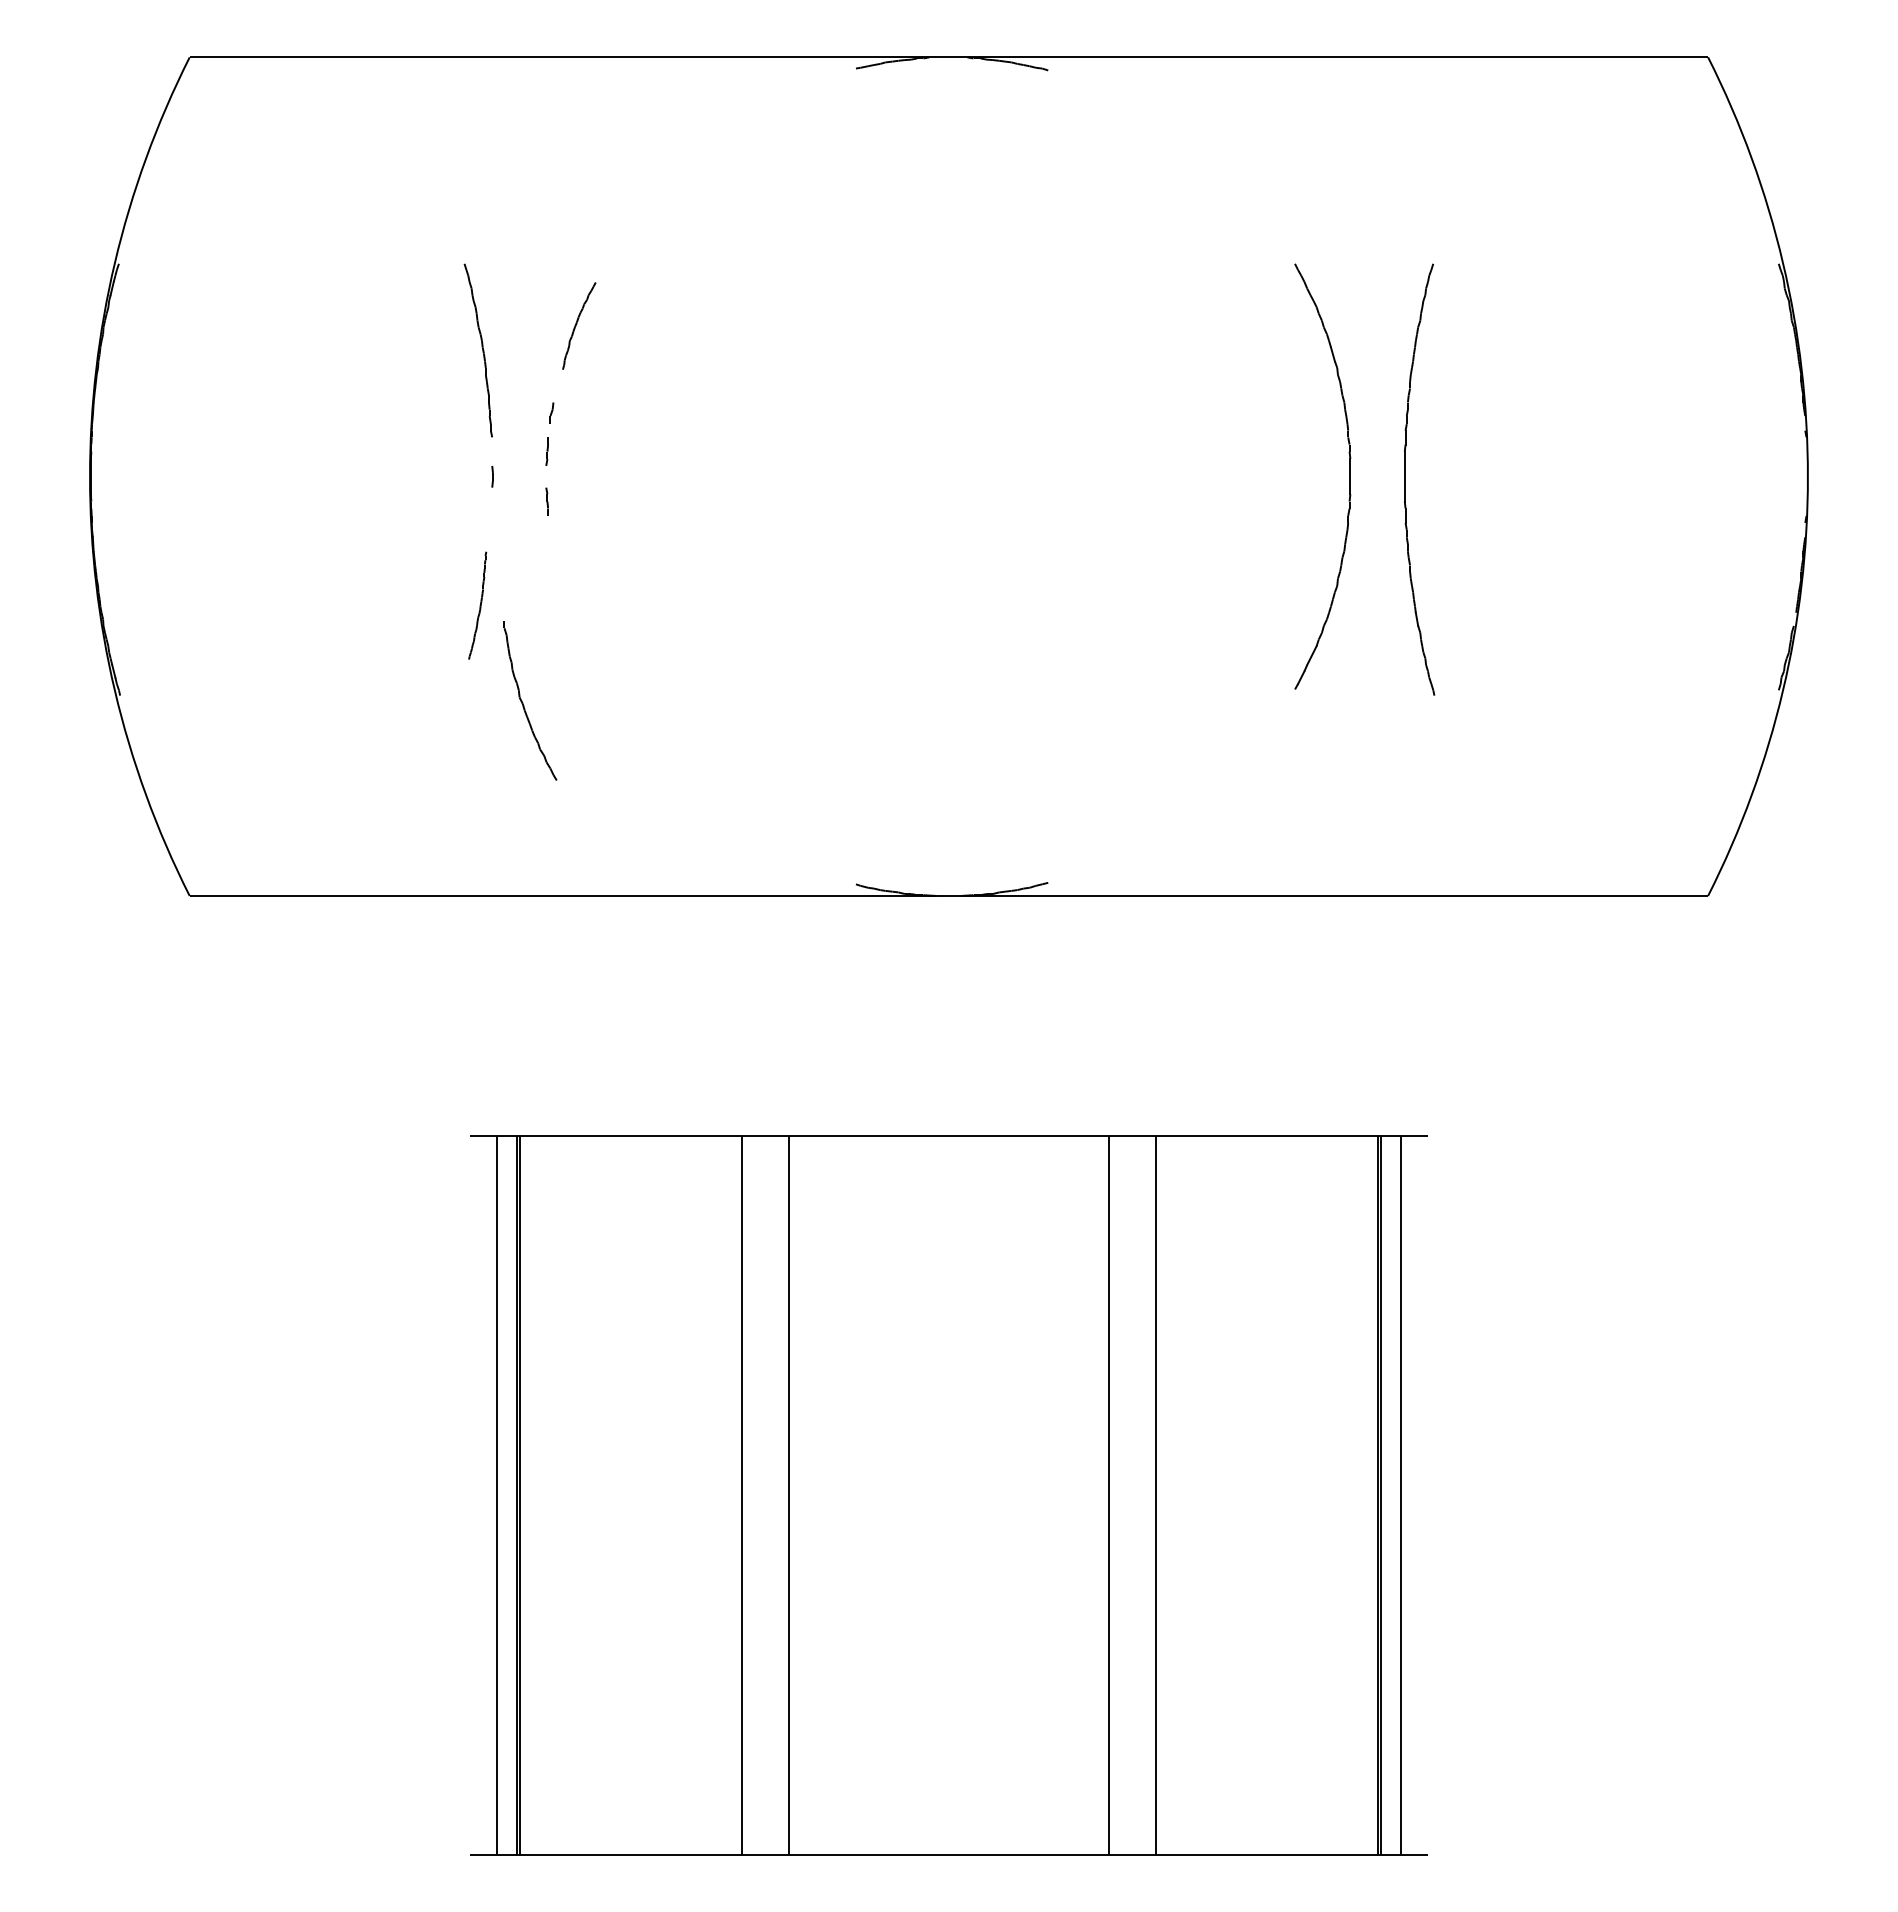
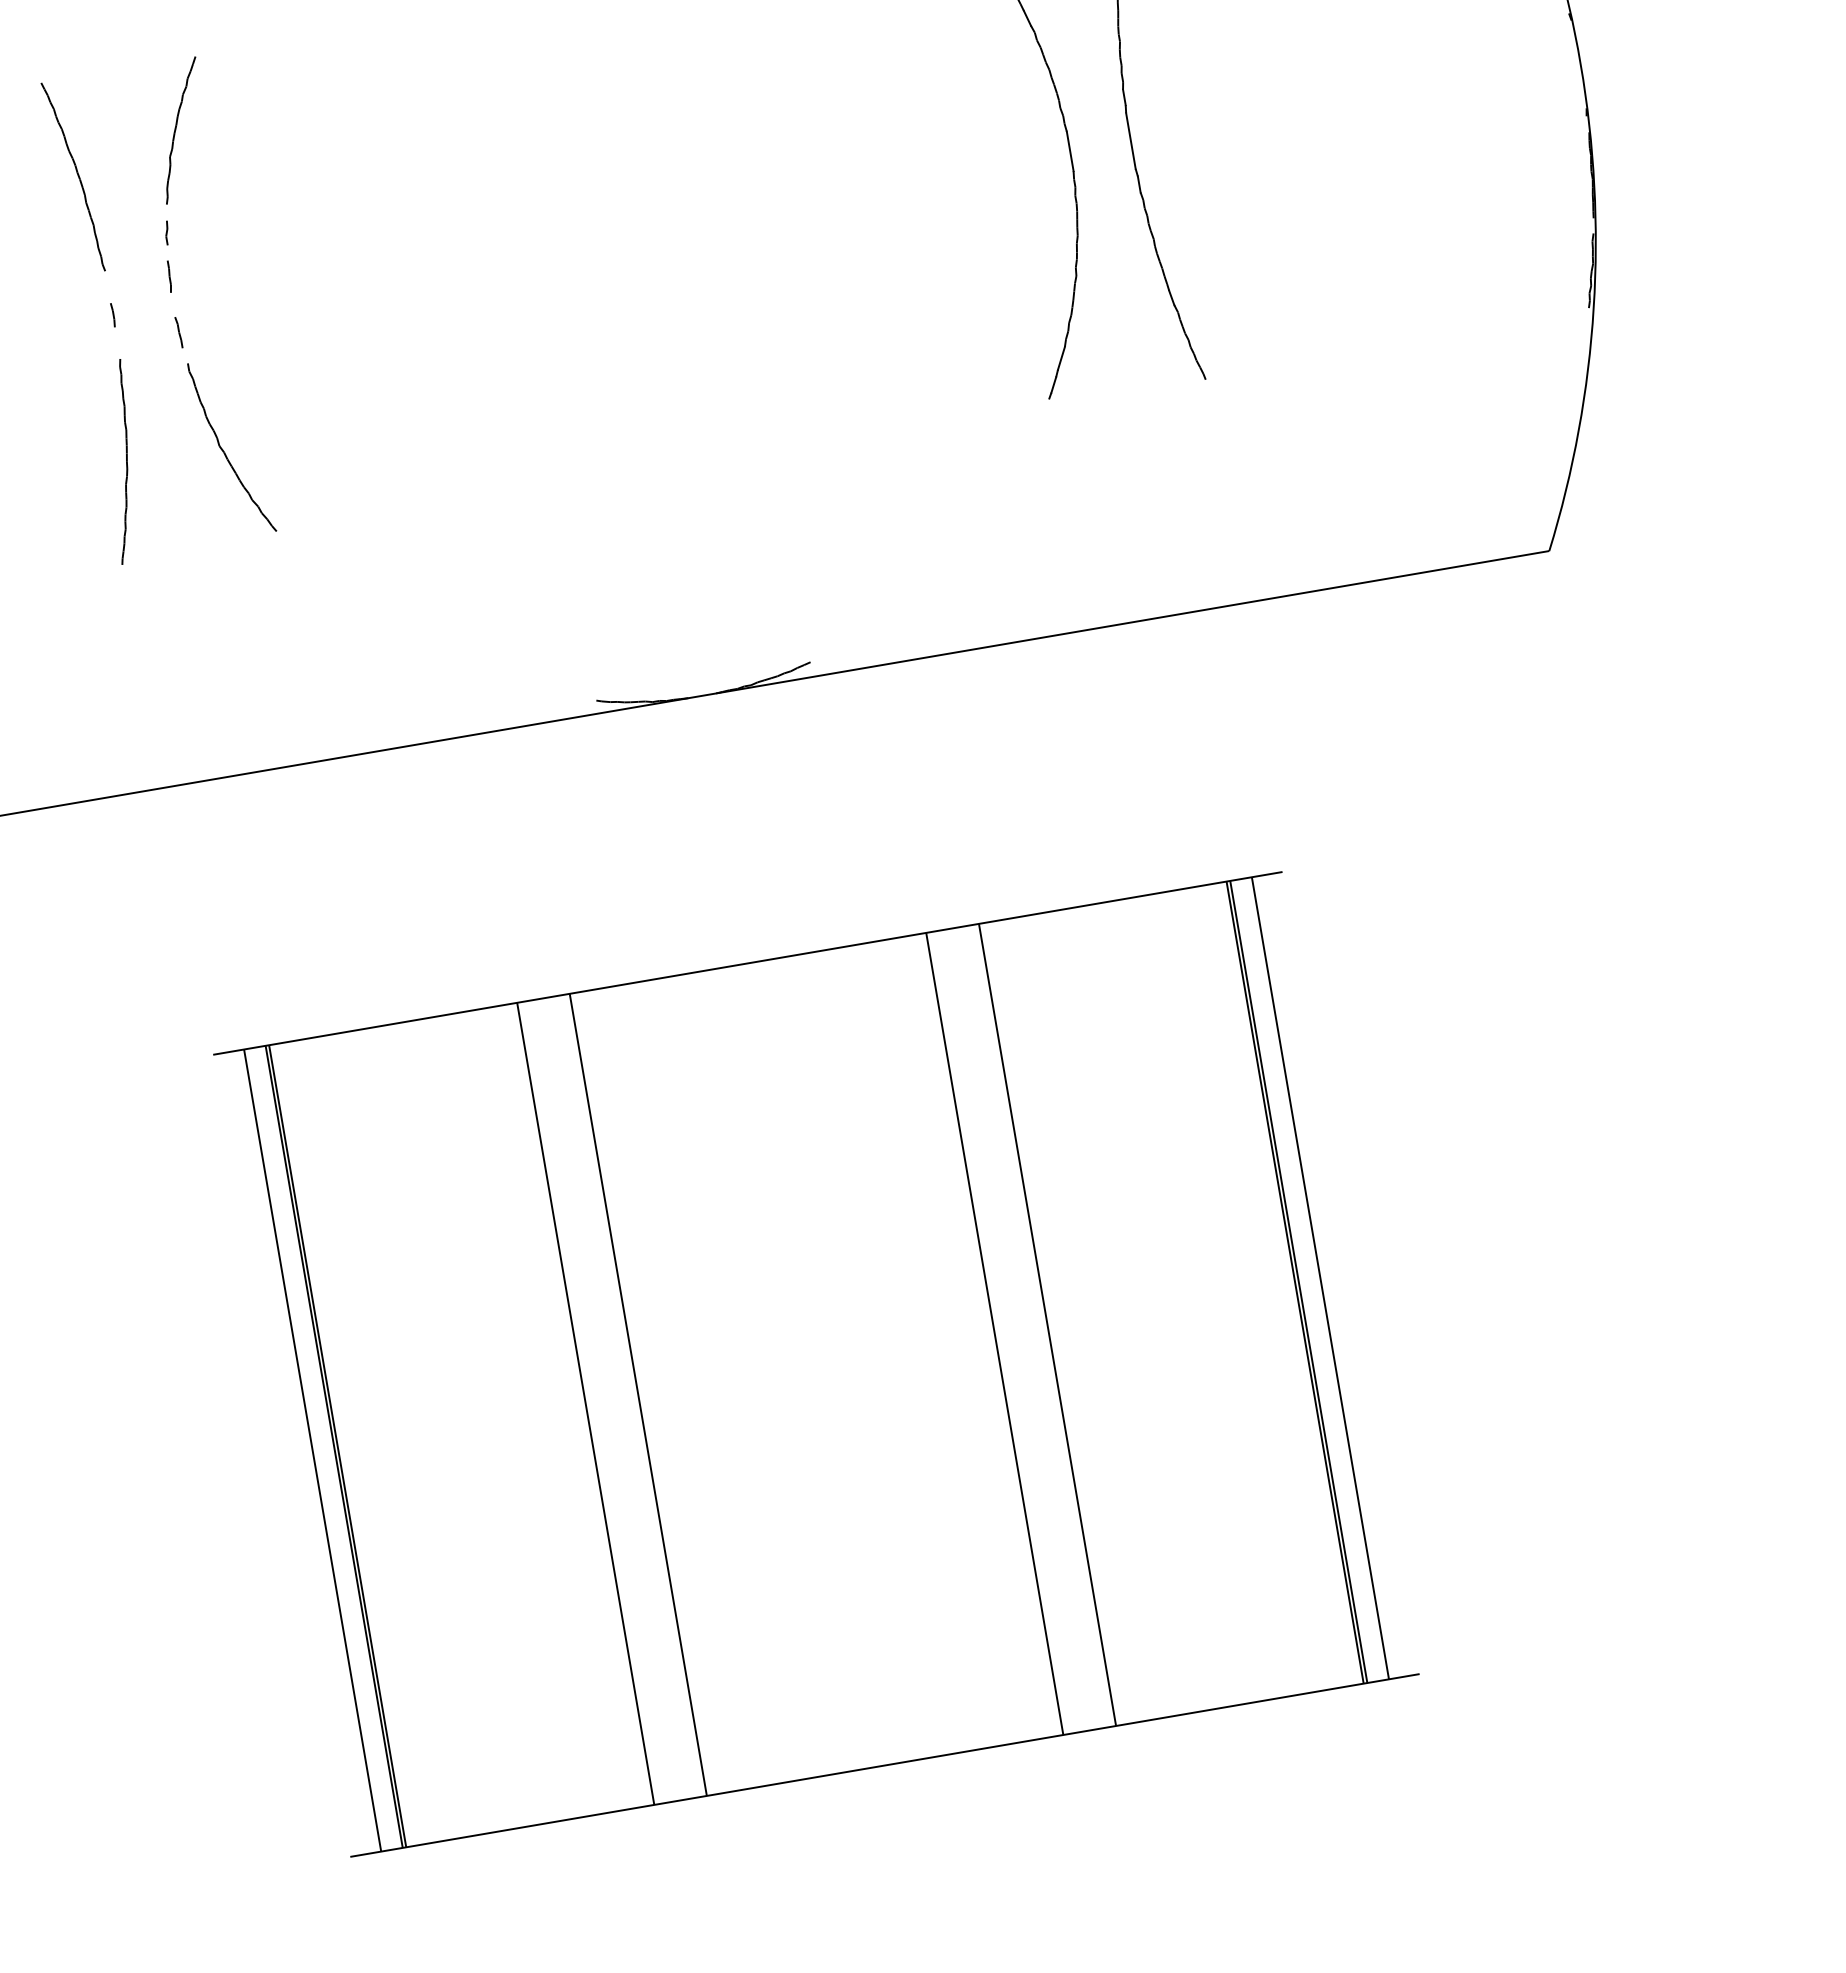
part: (579, 325) -> (181, 129), size x1.43
part: (477, 605) -> (120, 461), size x1.67
part: (523, 702) -> (224, 450), moved

